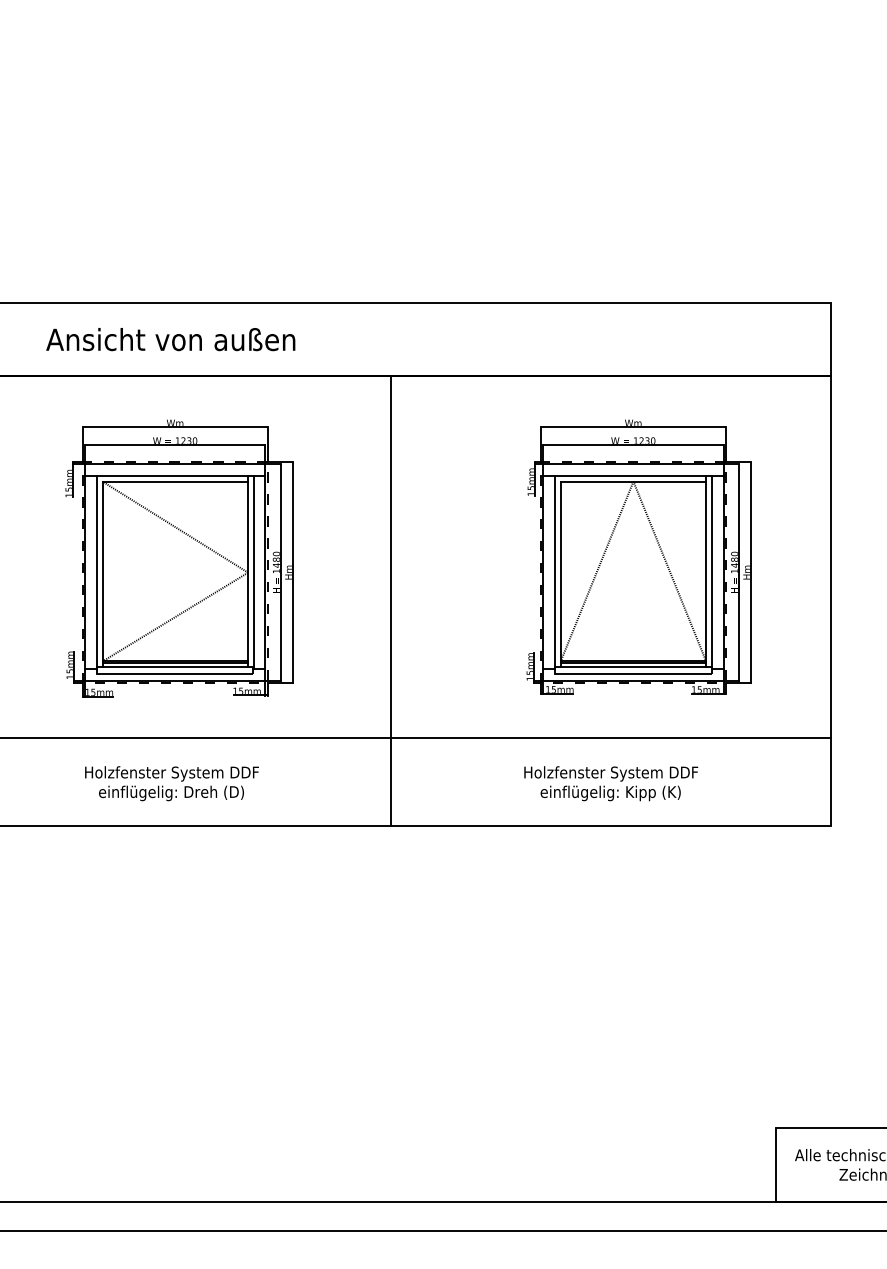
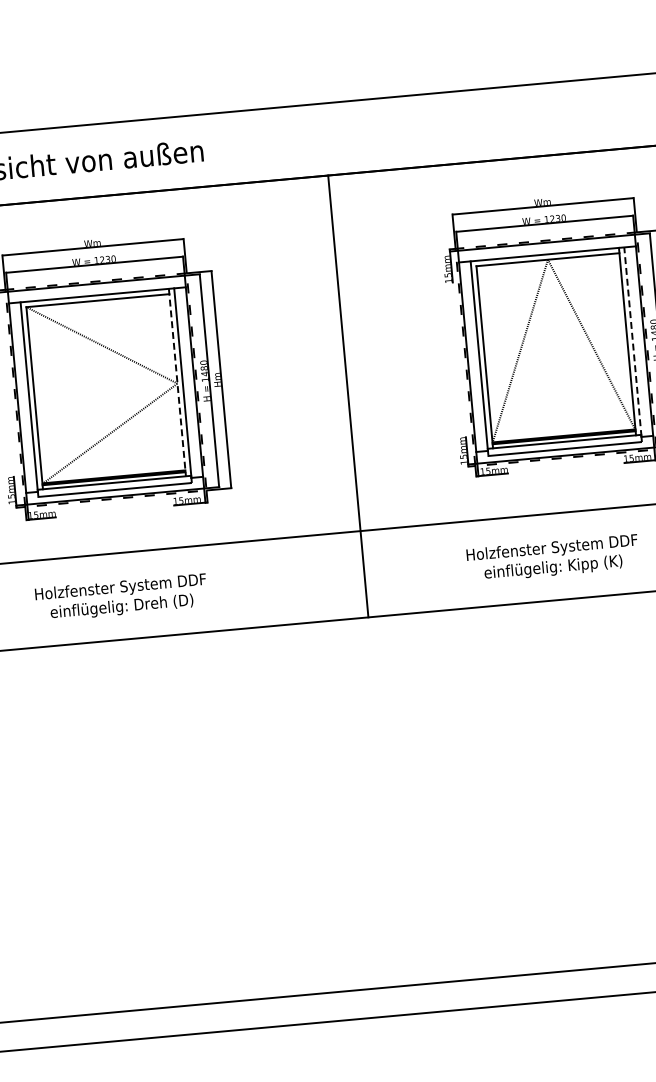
line: (248, 572) -> (177, 383), solid -> dashed
line: (711, 572) -> (632, 342), solid -> dashed
line: (391, 601) -> (348, 396), moved

